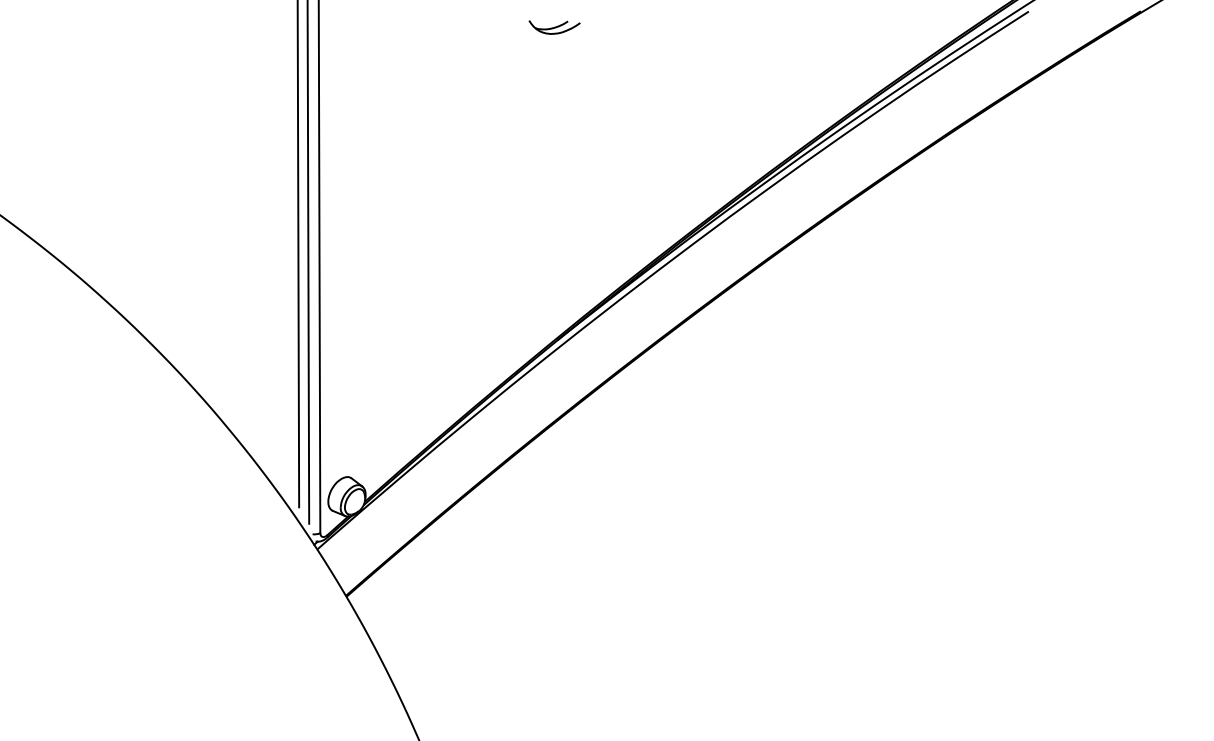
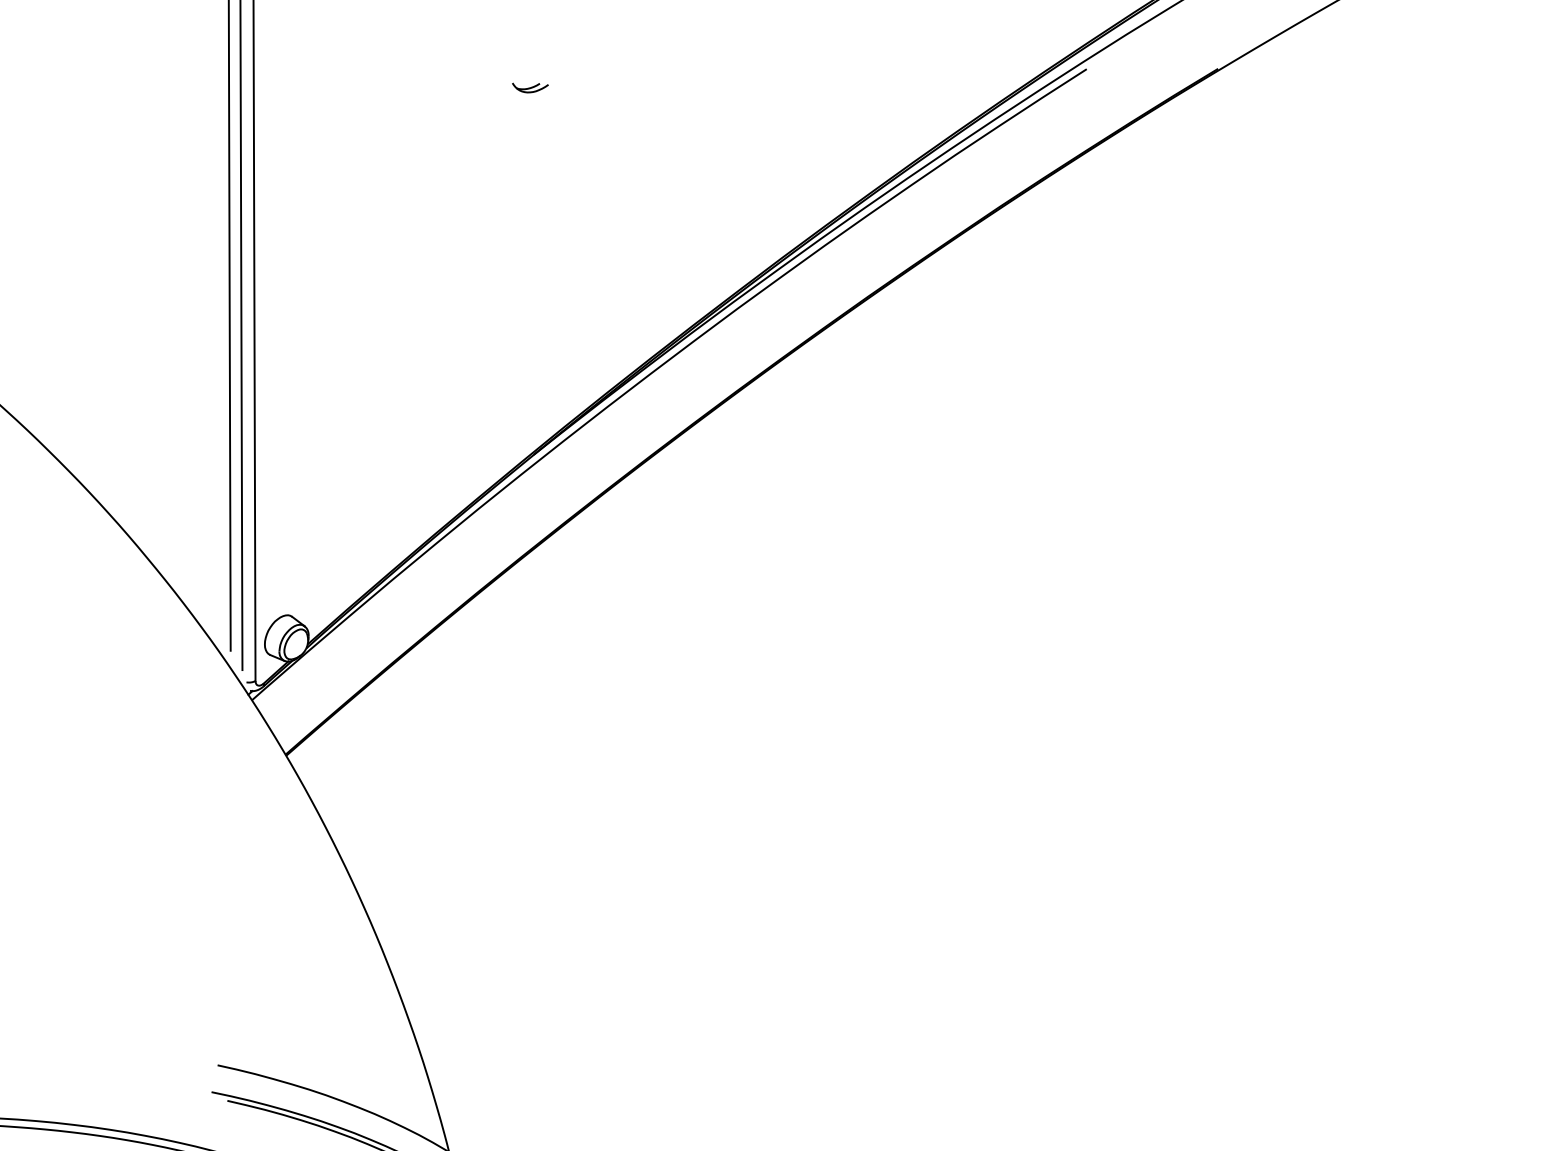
part: (554, 27) -> (530, 87), size x0.6

